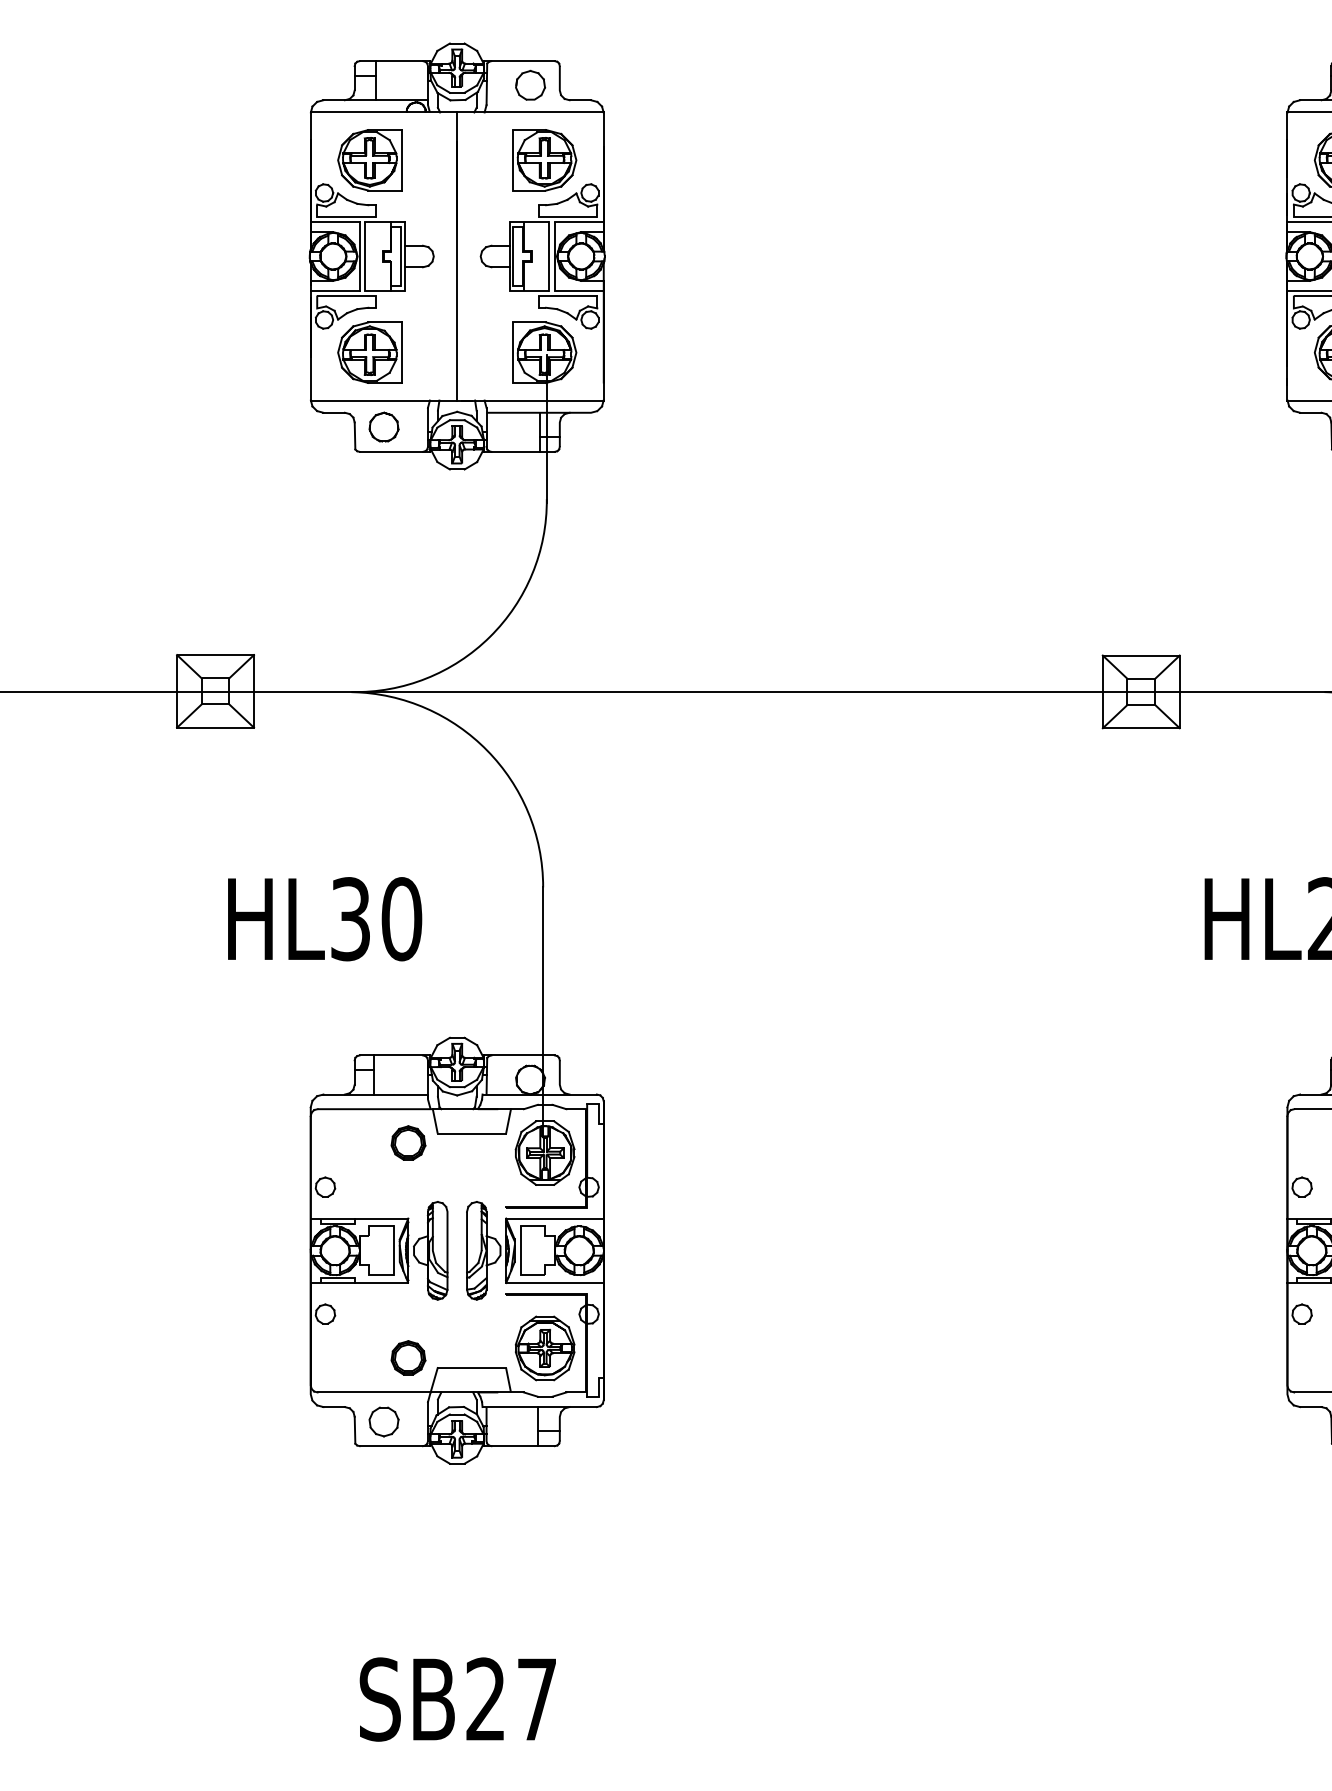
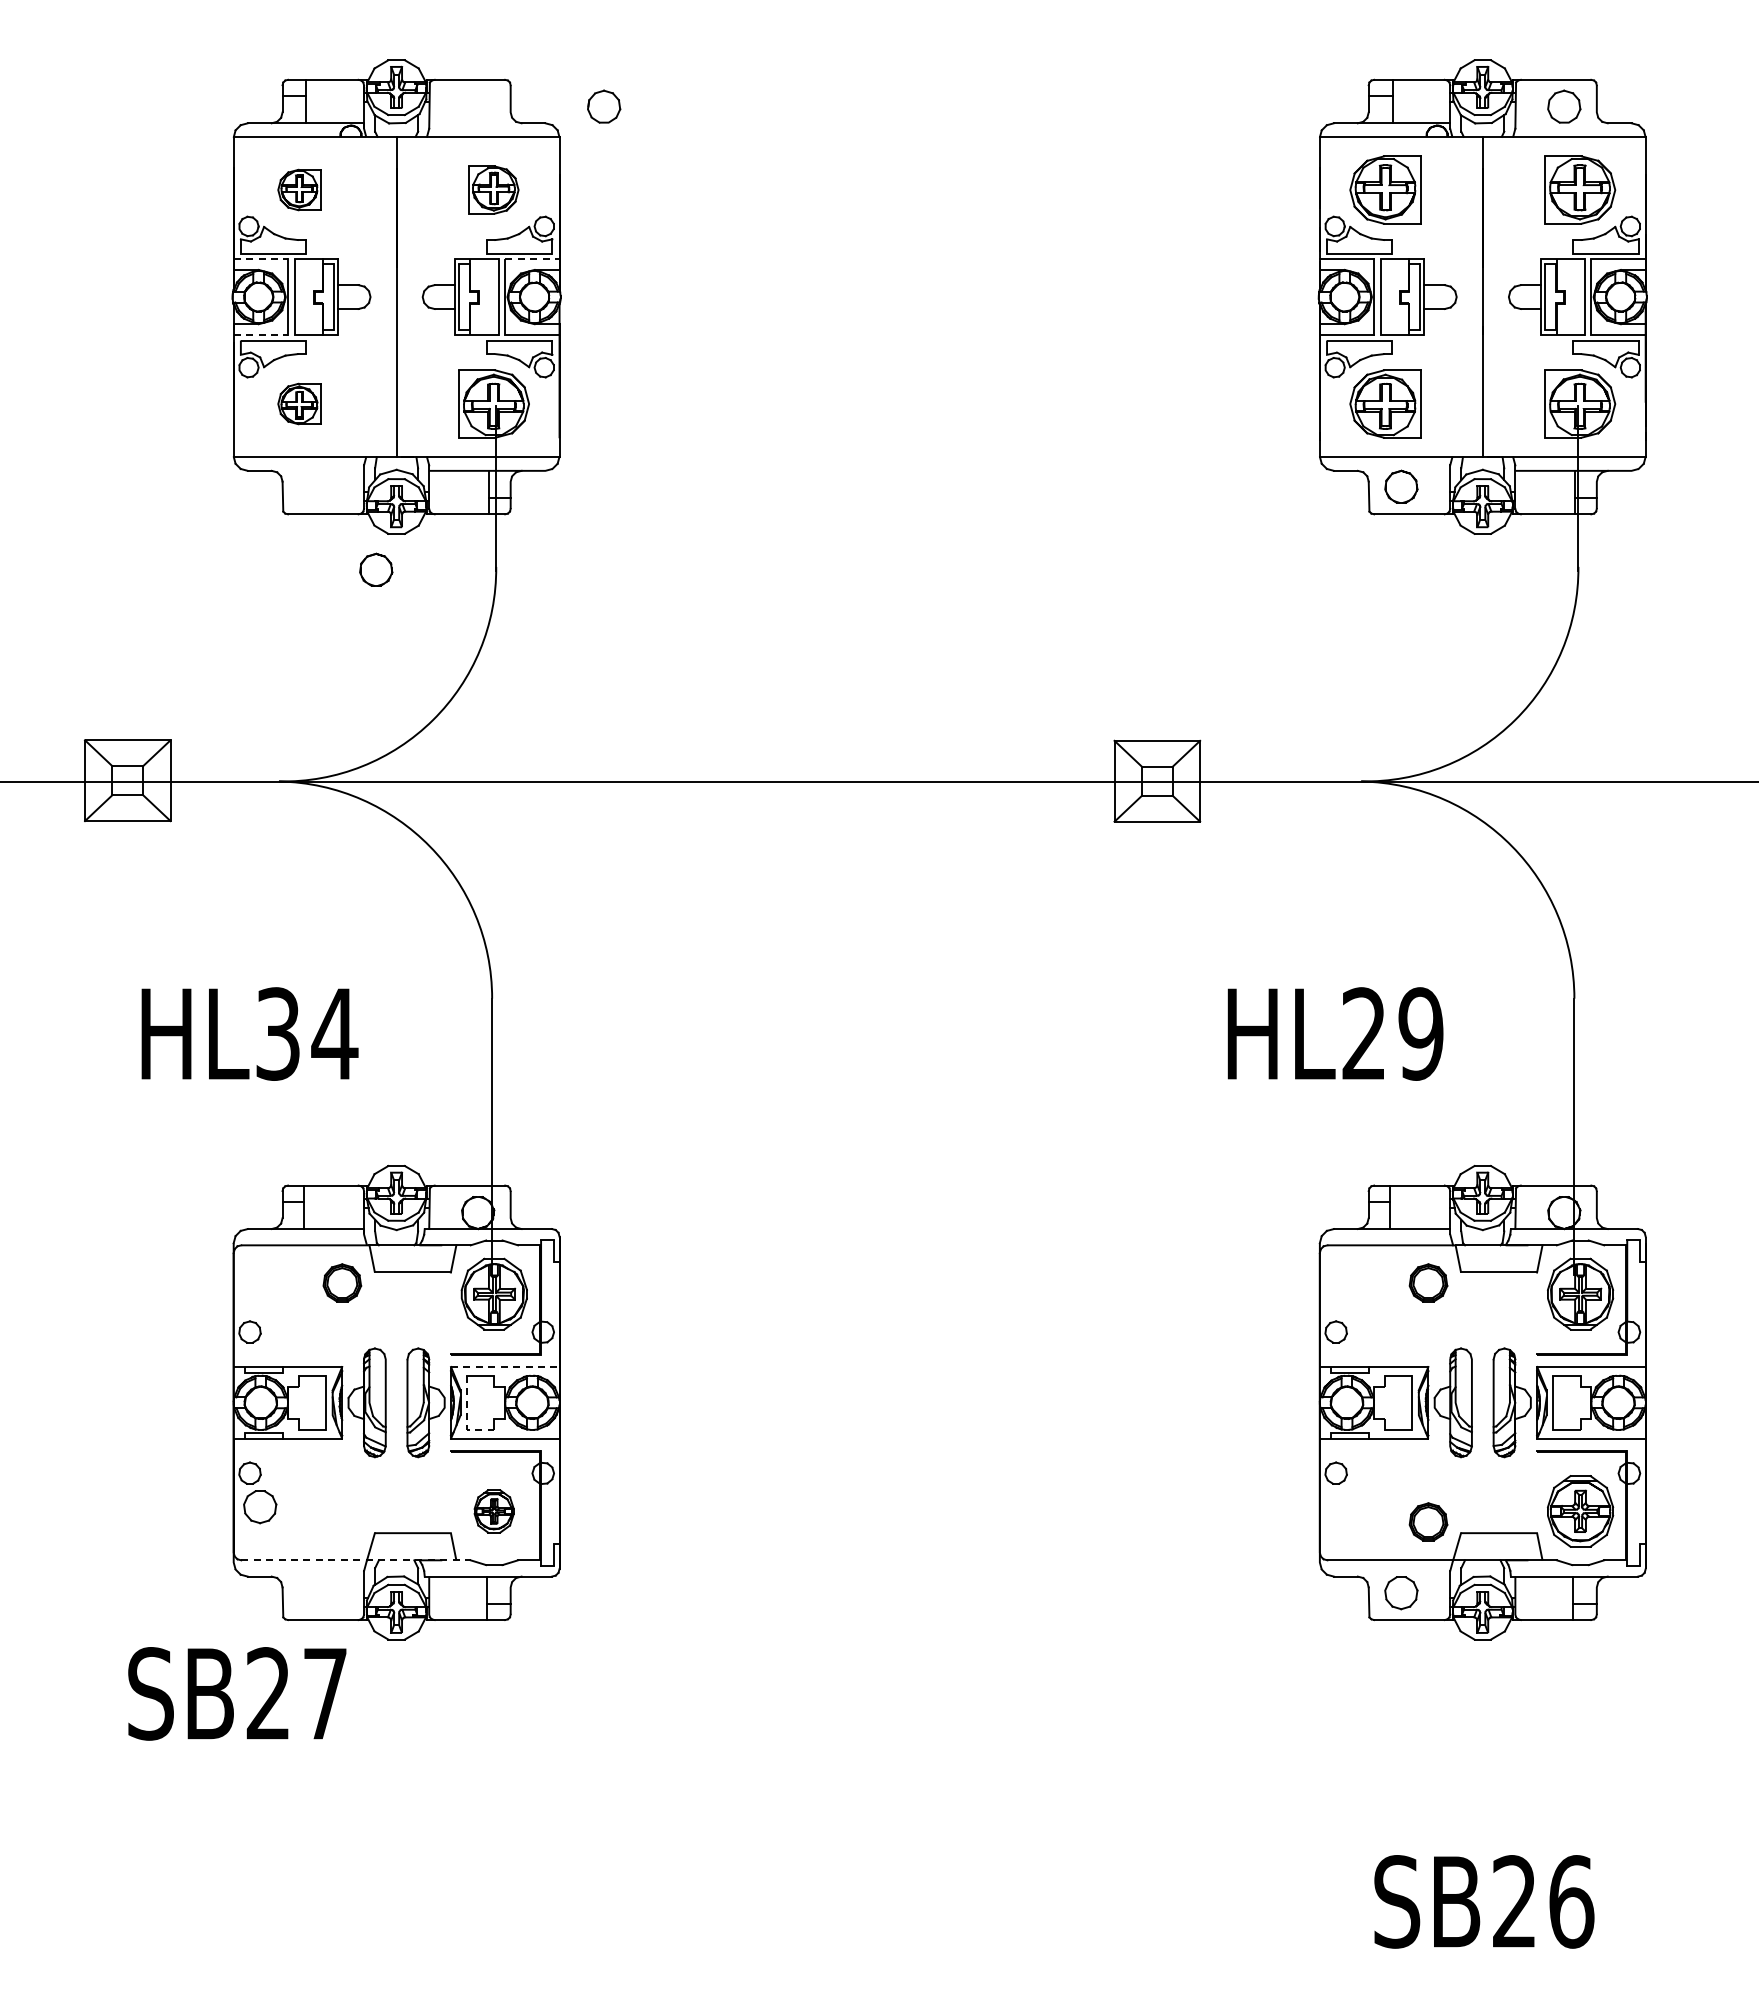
part: (530, 85) -> (604, 106), moved
part: (369, 159) -> (299, 189), size x0.6
part: (544, 159) -> (493, 189), size x0.7
line: (335, 222) -> (261, 259), solid -> dashed
line: (579, 222) -> (532, 259), solid -> dashed
line: (335, 291) -> (261, 335), solid -> dashed
part: (369, 352) -> (299, 403), size x0.6
part: (384, 426) -> (376, 569), moved
text: (401, 918) -> (334, 1033), HL30 -> HL34
line: (555, 1218) -> (505, 1366), solid -> dashed
line: (520, 1264) -> (467, 1417), solid -> dashed
part: (544, 1348) -> (493, 1511), size x0.6
part: (408, 1357) -> (342, 1521), removed
line: (421, 1392) -> (356, 1560), solid -> dashed
part: (384, 1422) -> (260, 1507), moved
text: (458, 1699) -> (237, 1693), moved

